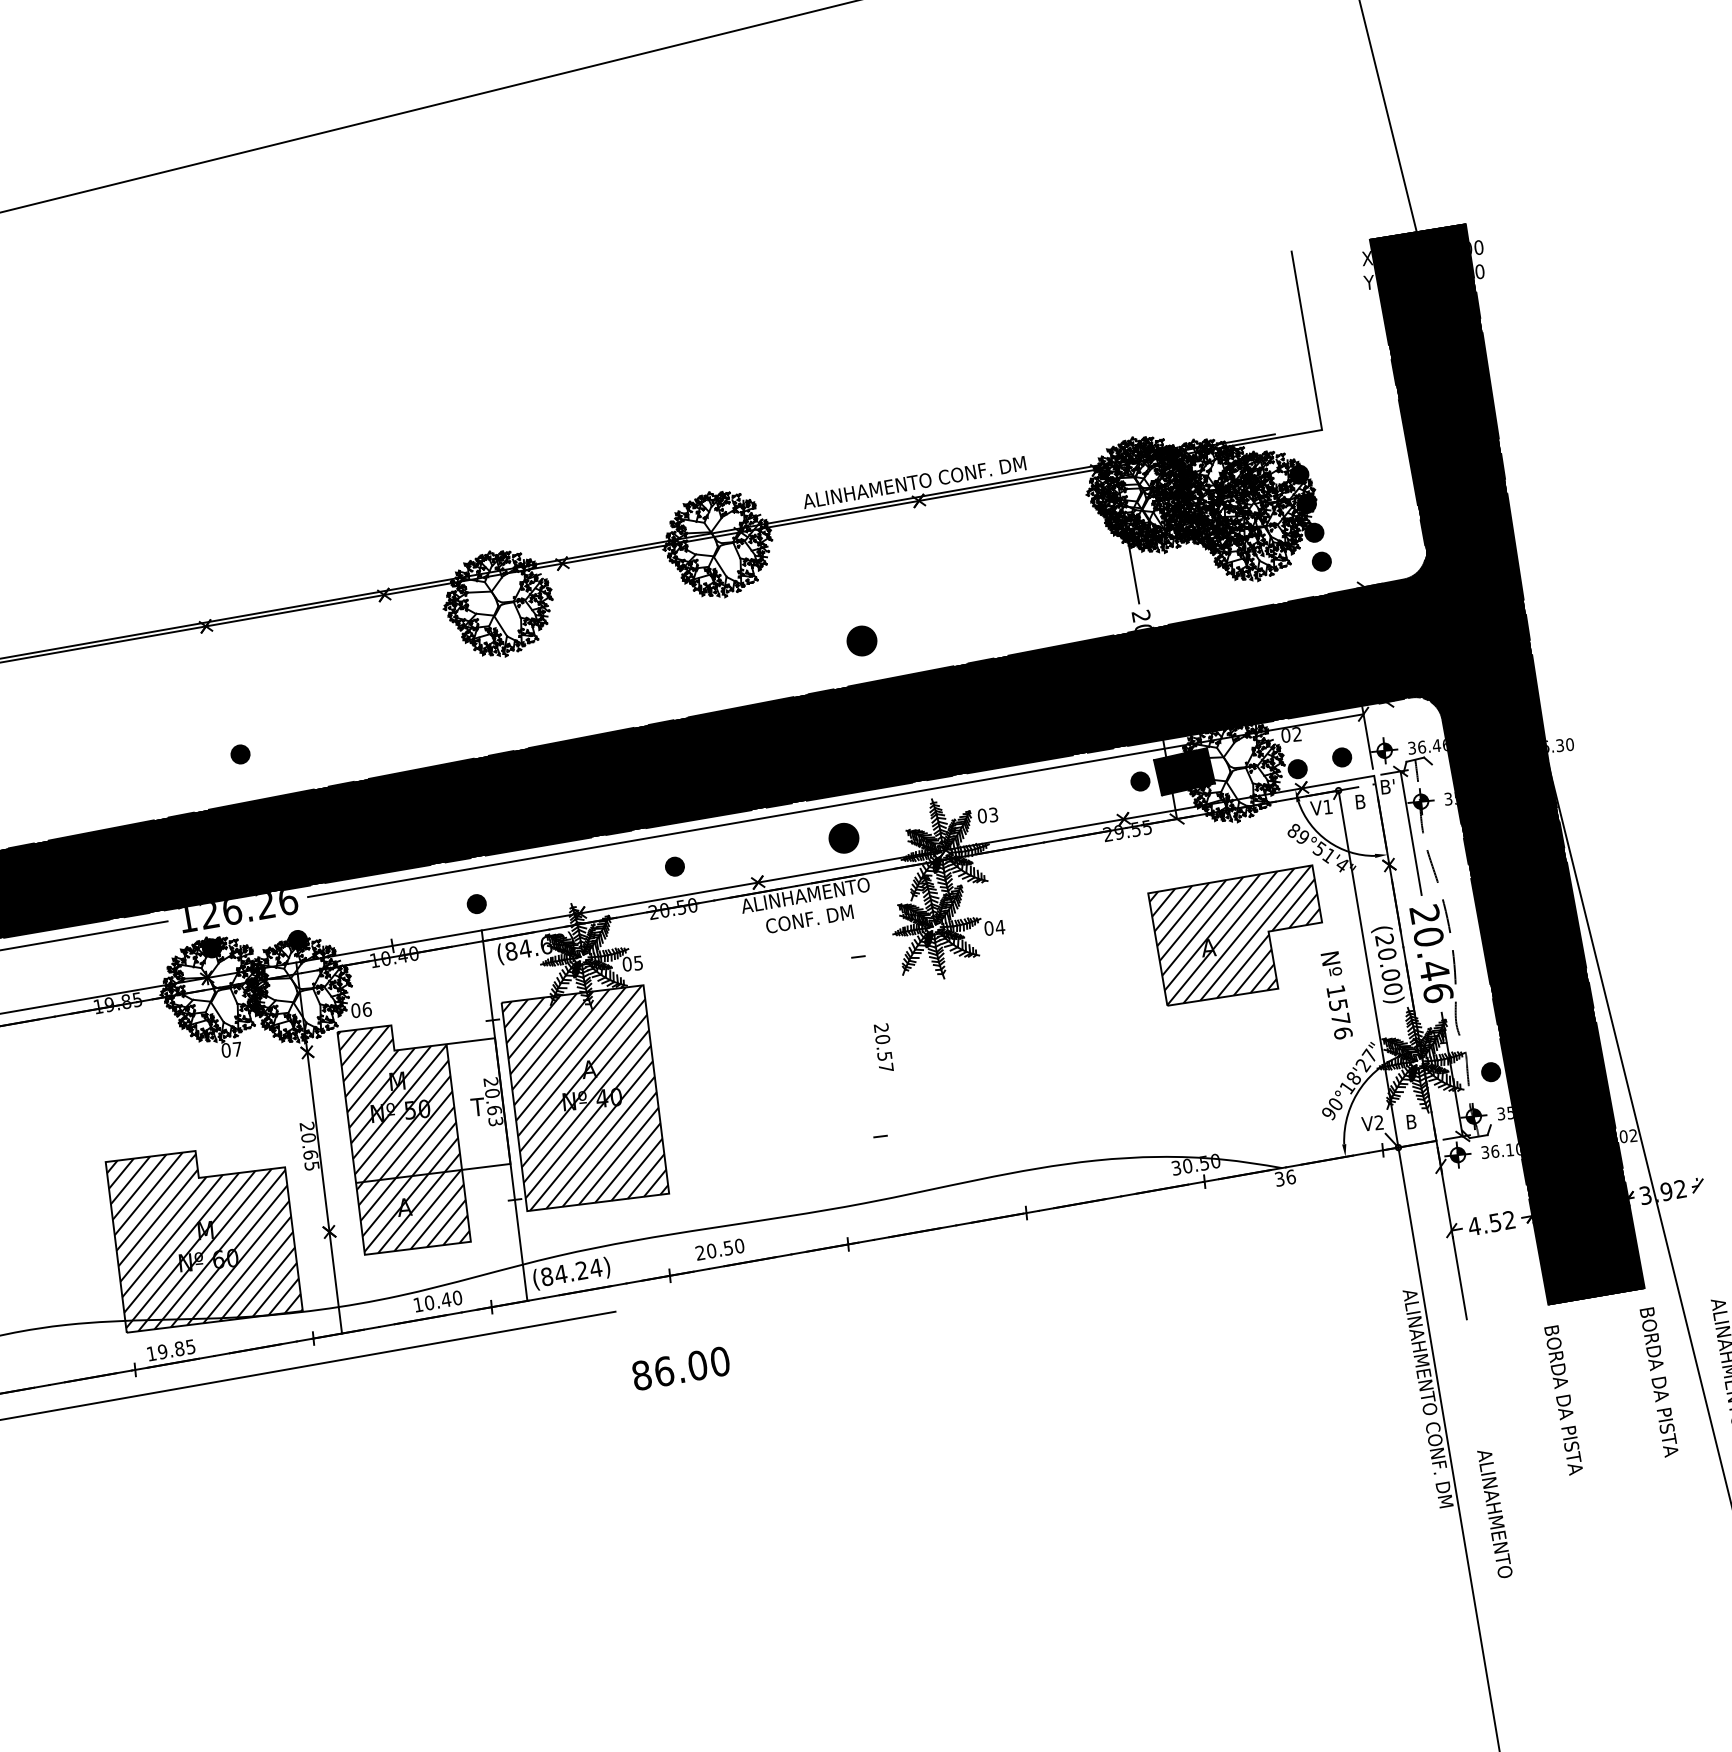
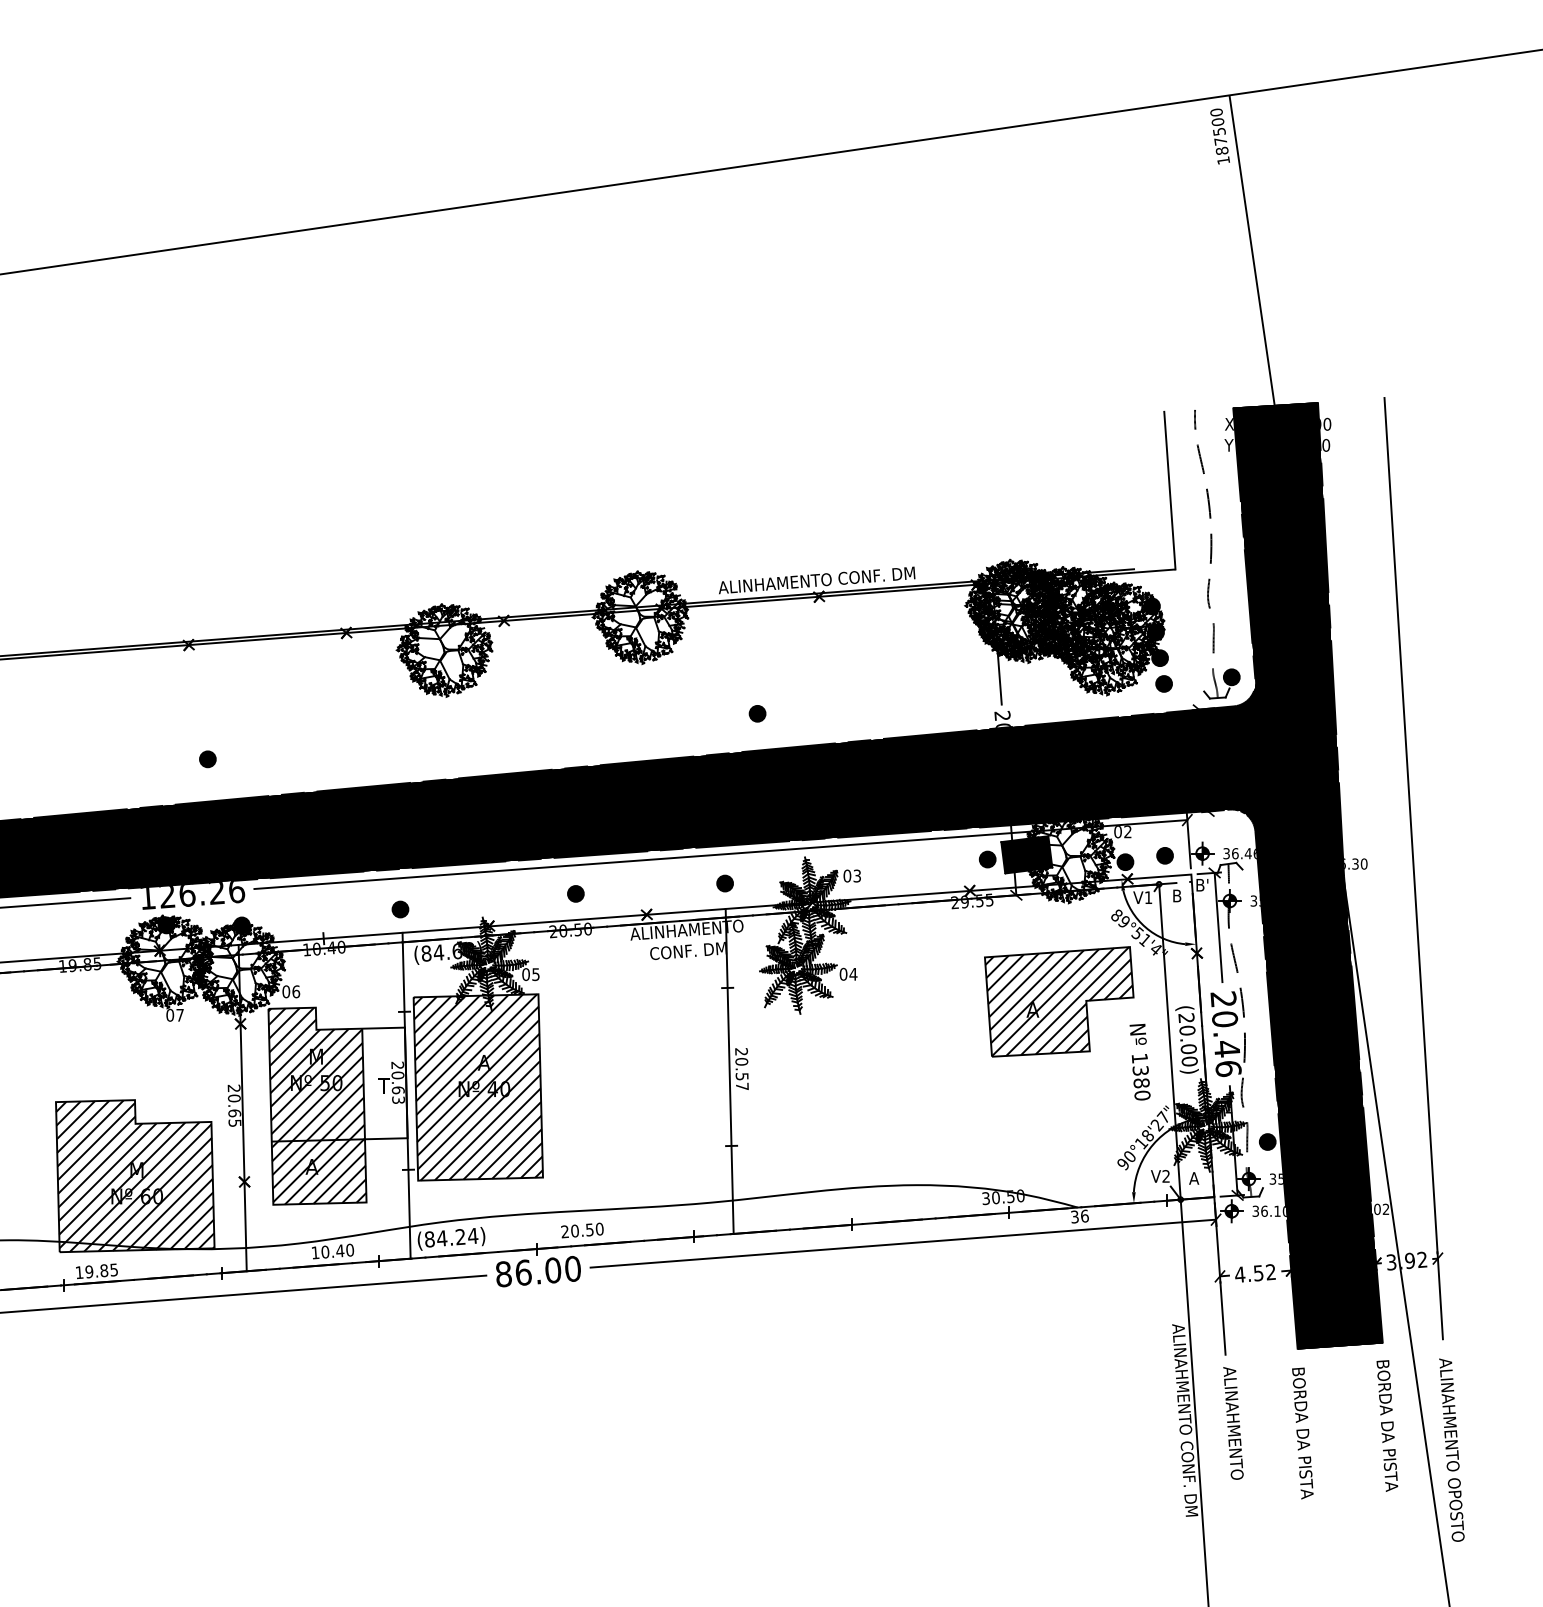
part: (1368, 408) -> (1217, 554), added
part: (861, 640) -> (757, 713), size x0.62
line: (1626, 744) -> (1413, 868), added
part: (843, 838) -> (724, 883), size x0.62
text: (1340, 1019) -> (1141, 1083), 1576 -> 1380
line: (869, 1050) -> (729, 1070), added
text: (1411, 1121) -> (1194, 1178), B -> A
line: (1087, 1228) -> (903, 1243), added
text: (681, 1368) -> (538, 1271), moved
text: (1495, 1514) -> (1233, 1423), moved

